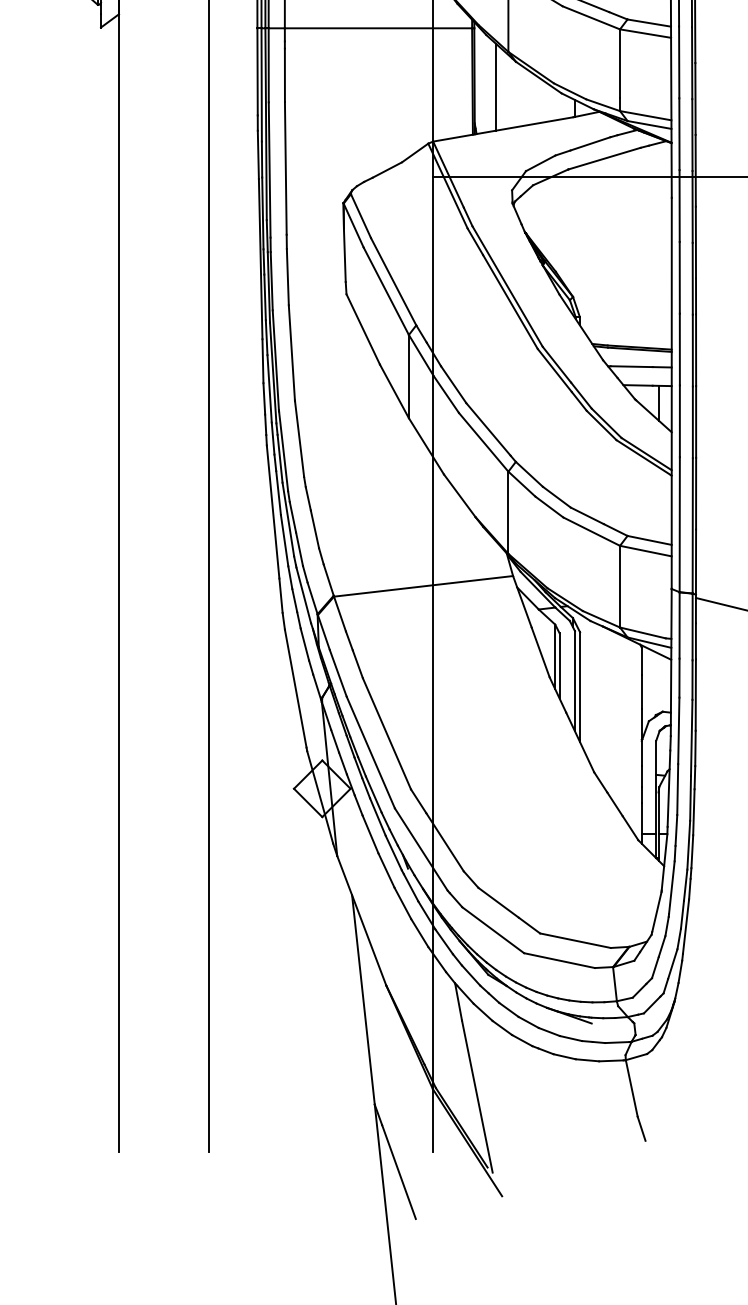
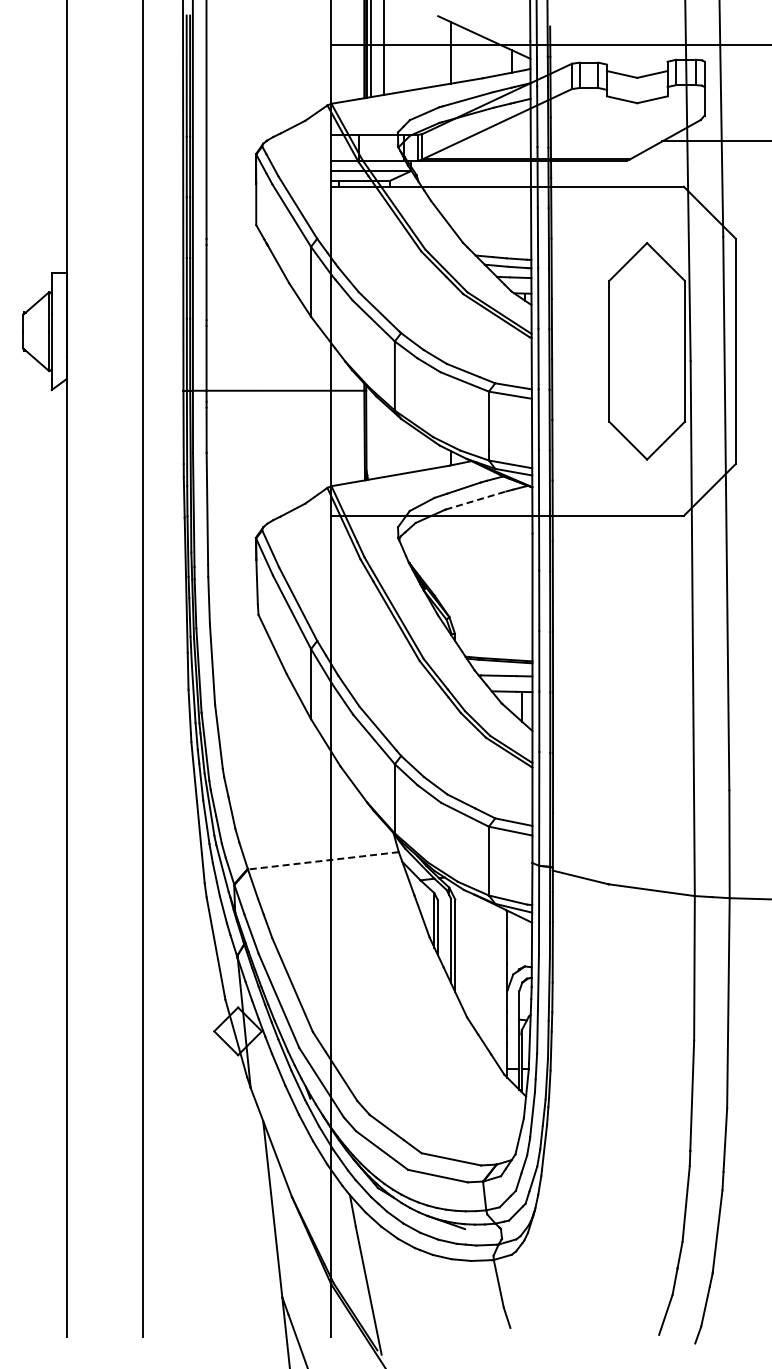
line: (496, 87) -> (384, 440), removed
line: (604, 158) -> (475, 500), solid -> dashed
line: (423, 585) -> (323, 860), solid -> dashed

